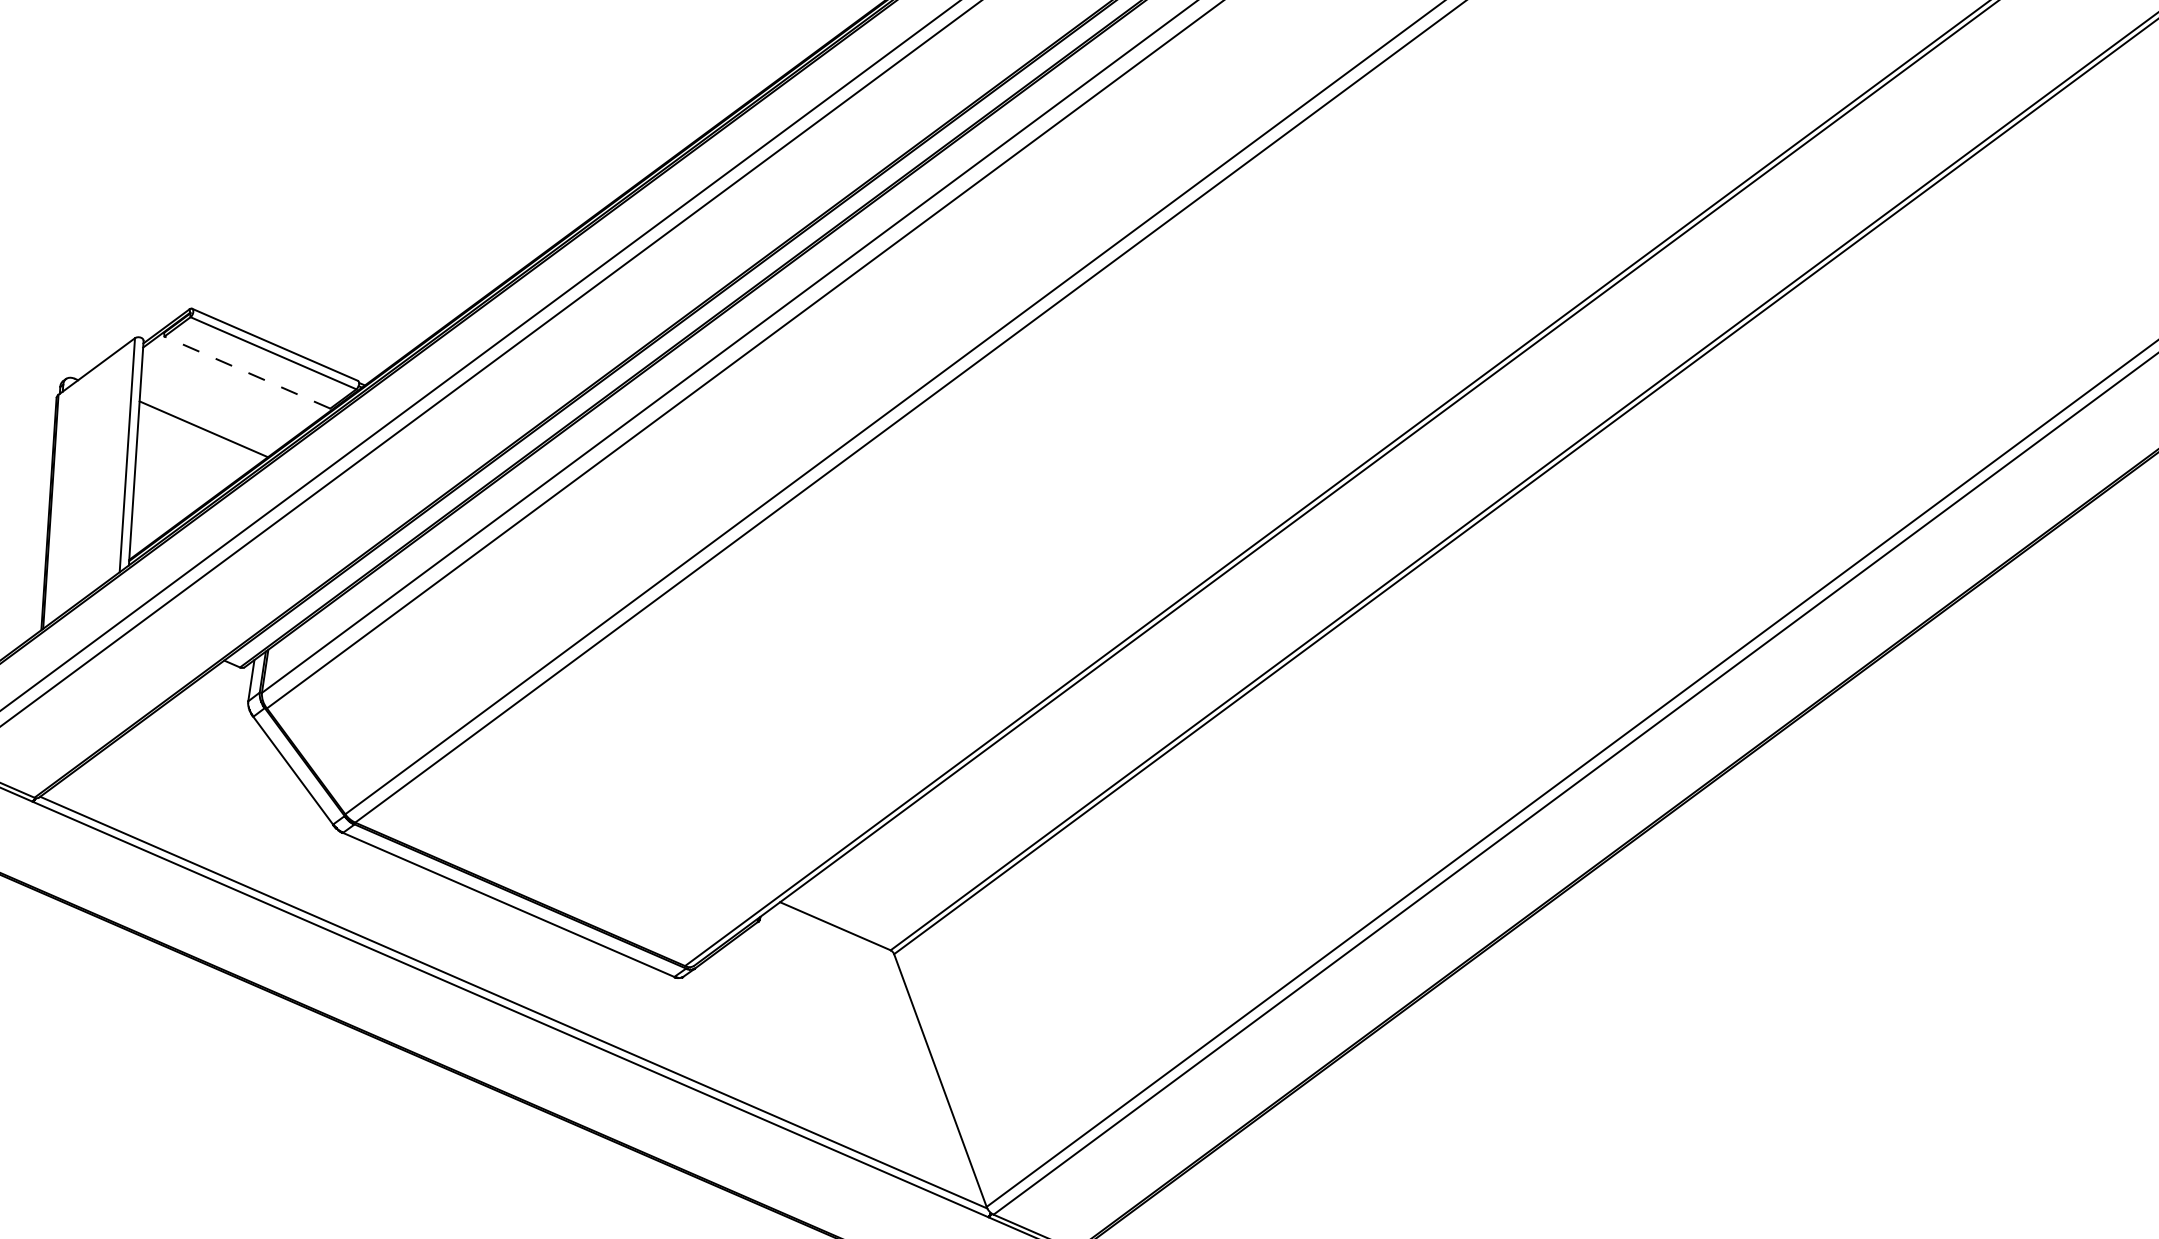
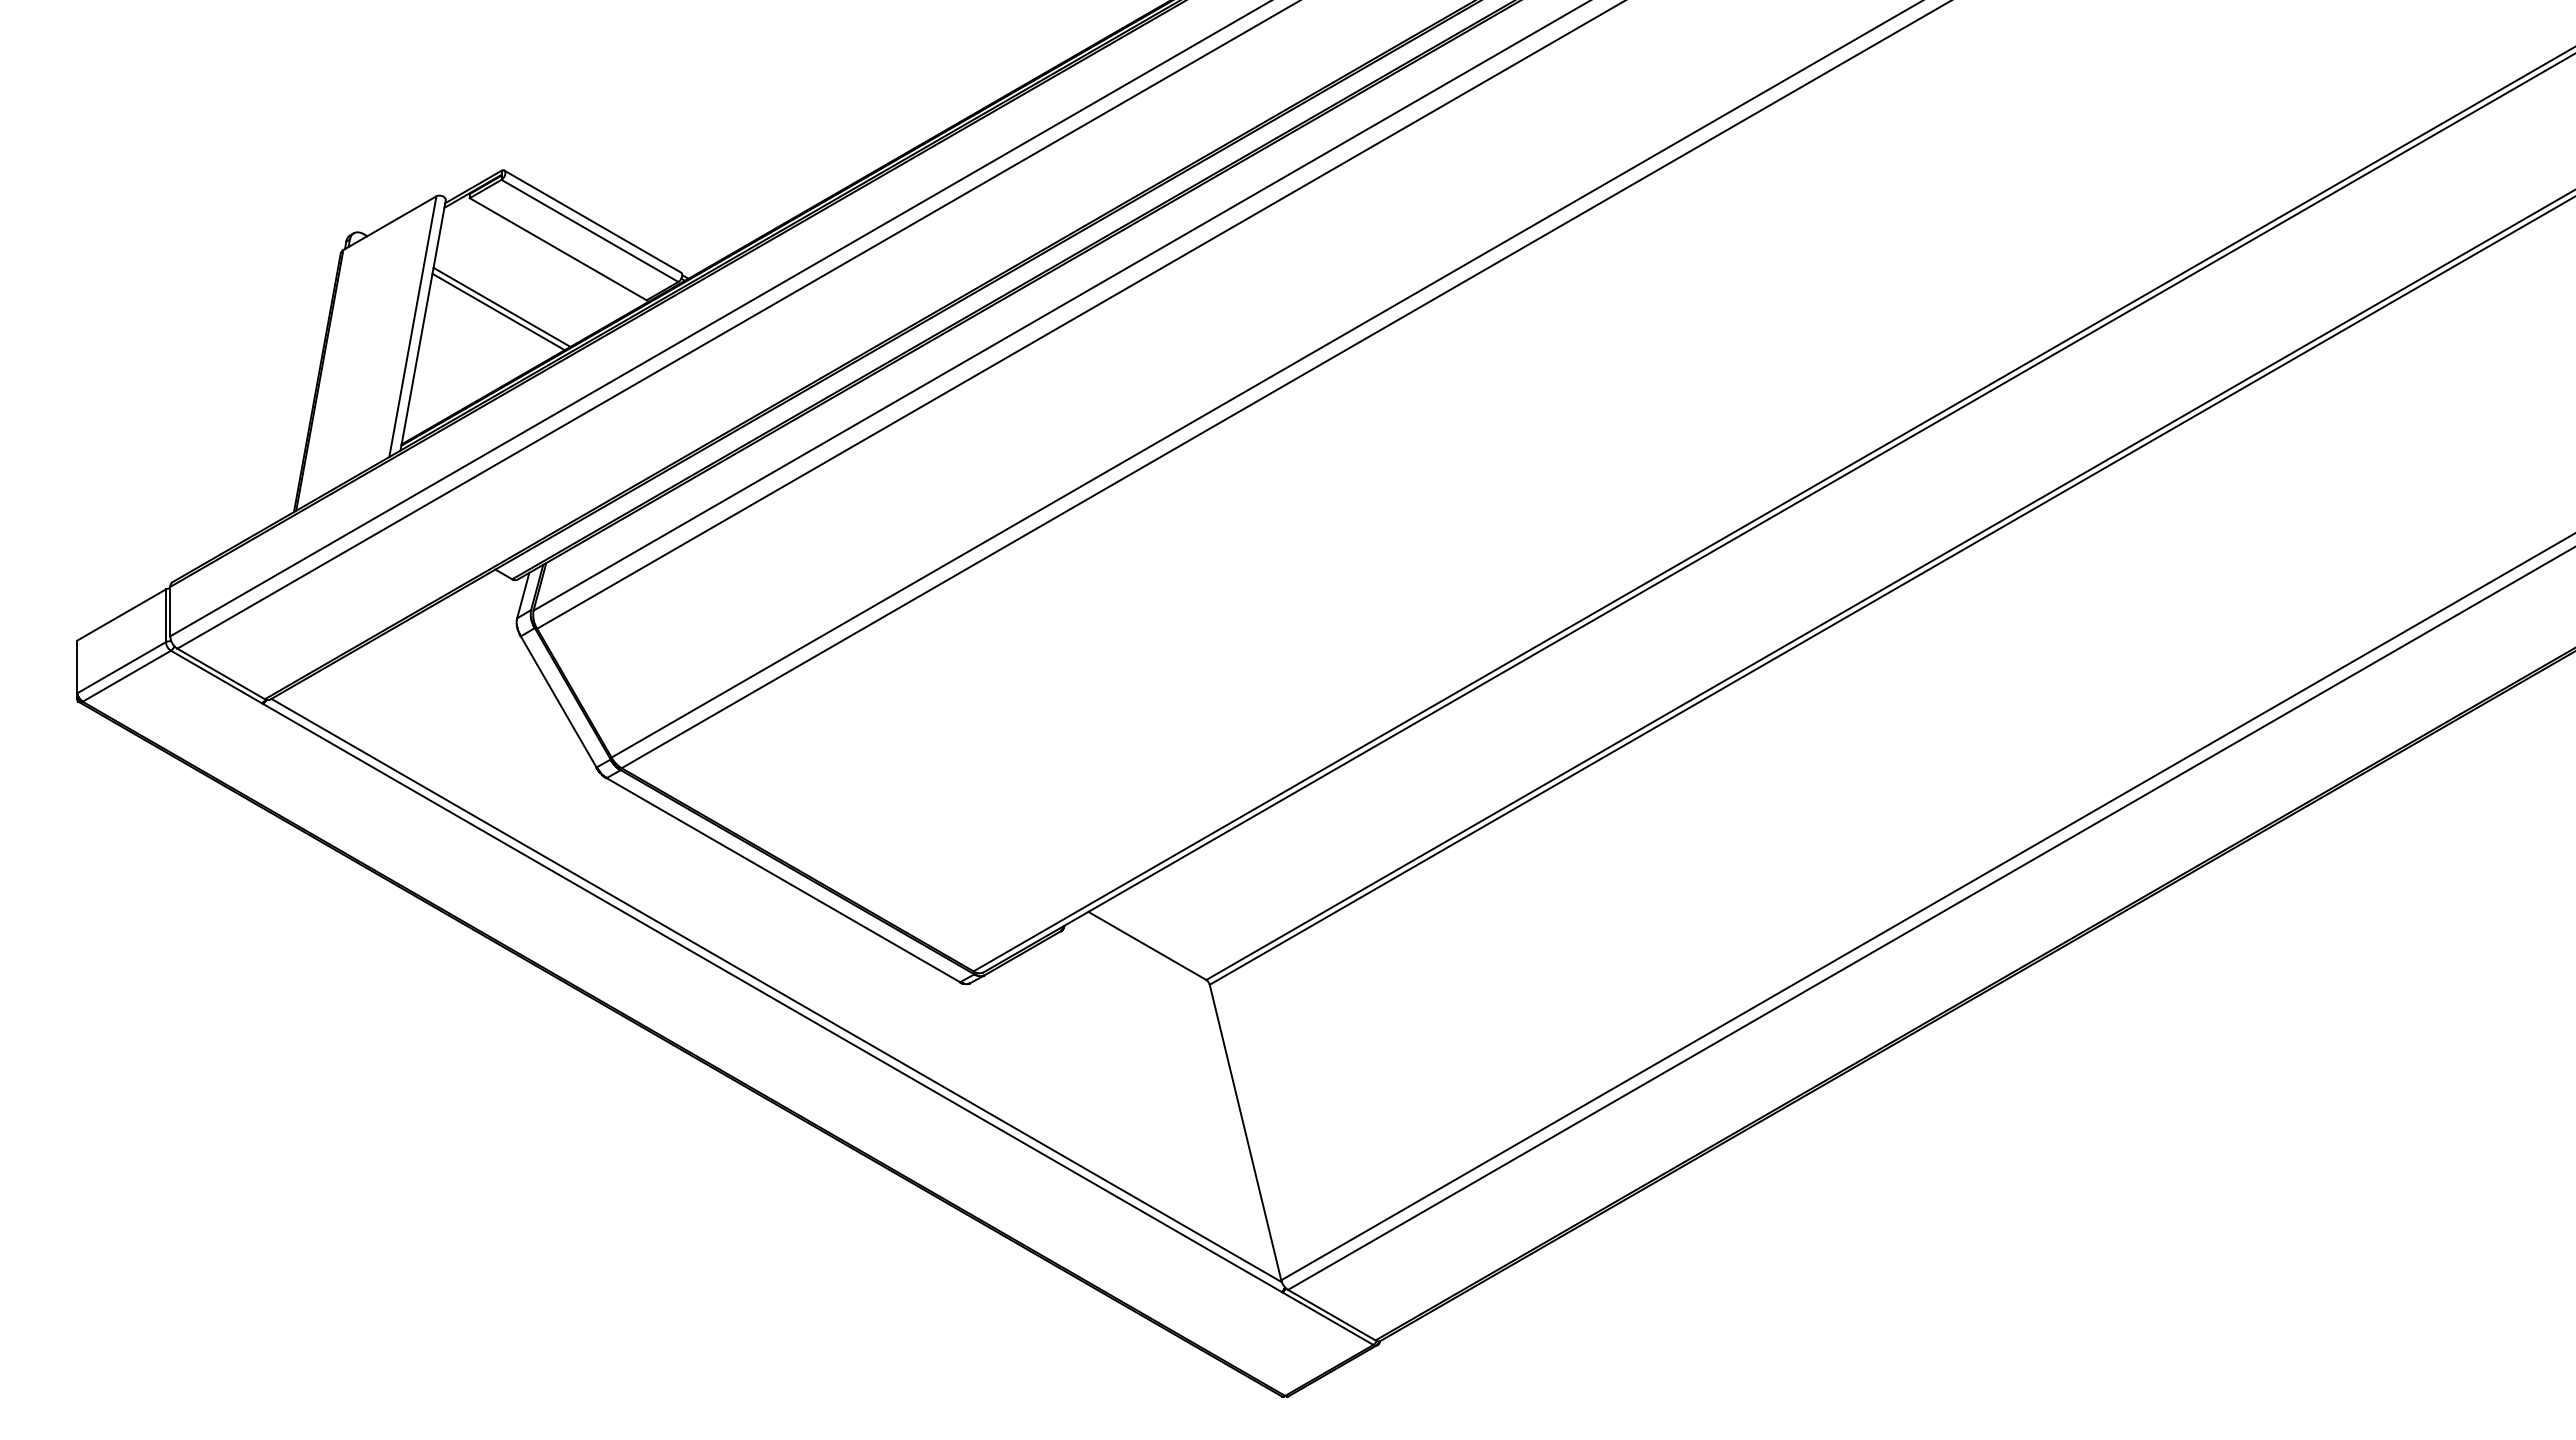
line: (246, 372) -> (557, 249), dashed -> solid
line: (201, 433) -> (498, 311), added

